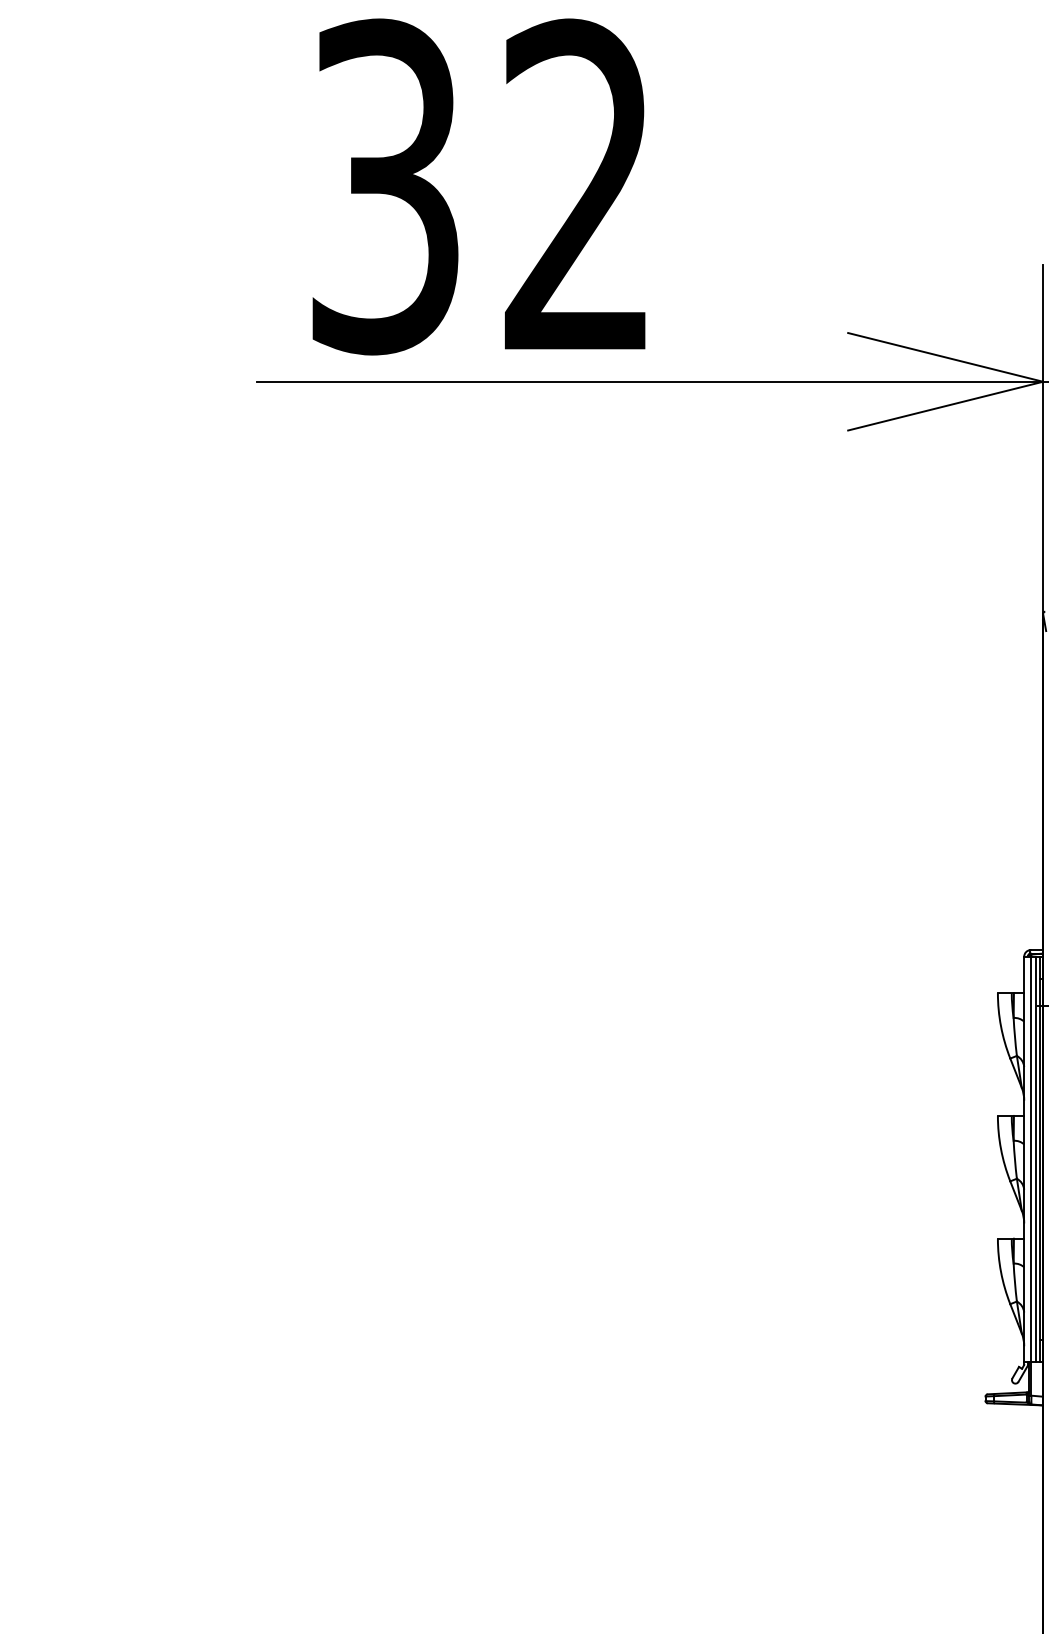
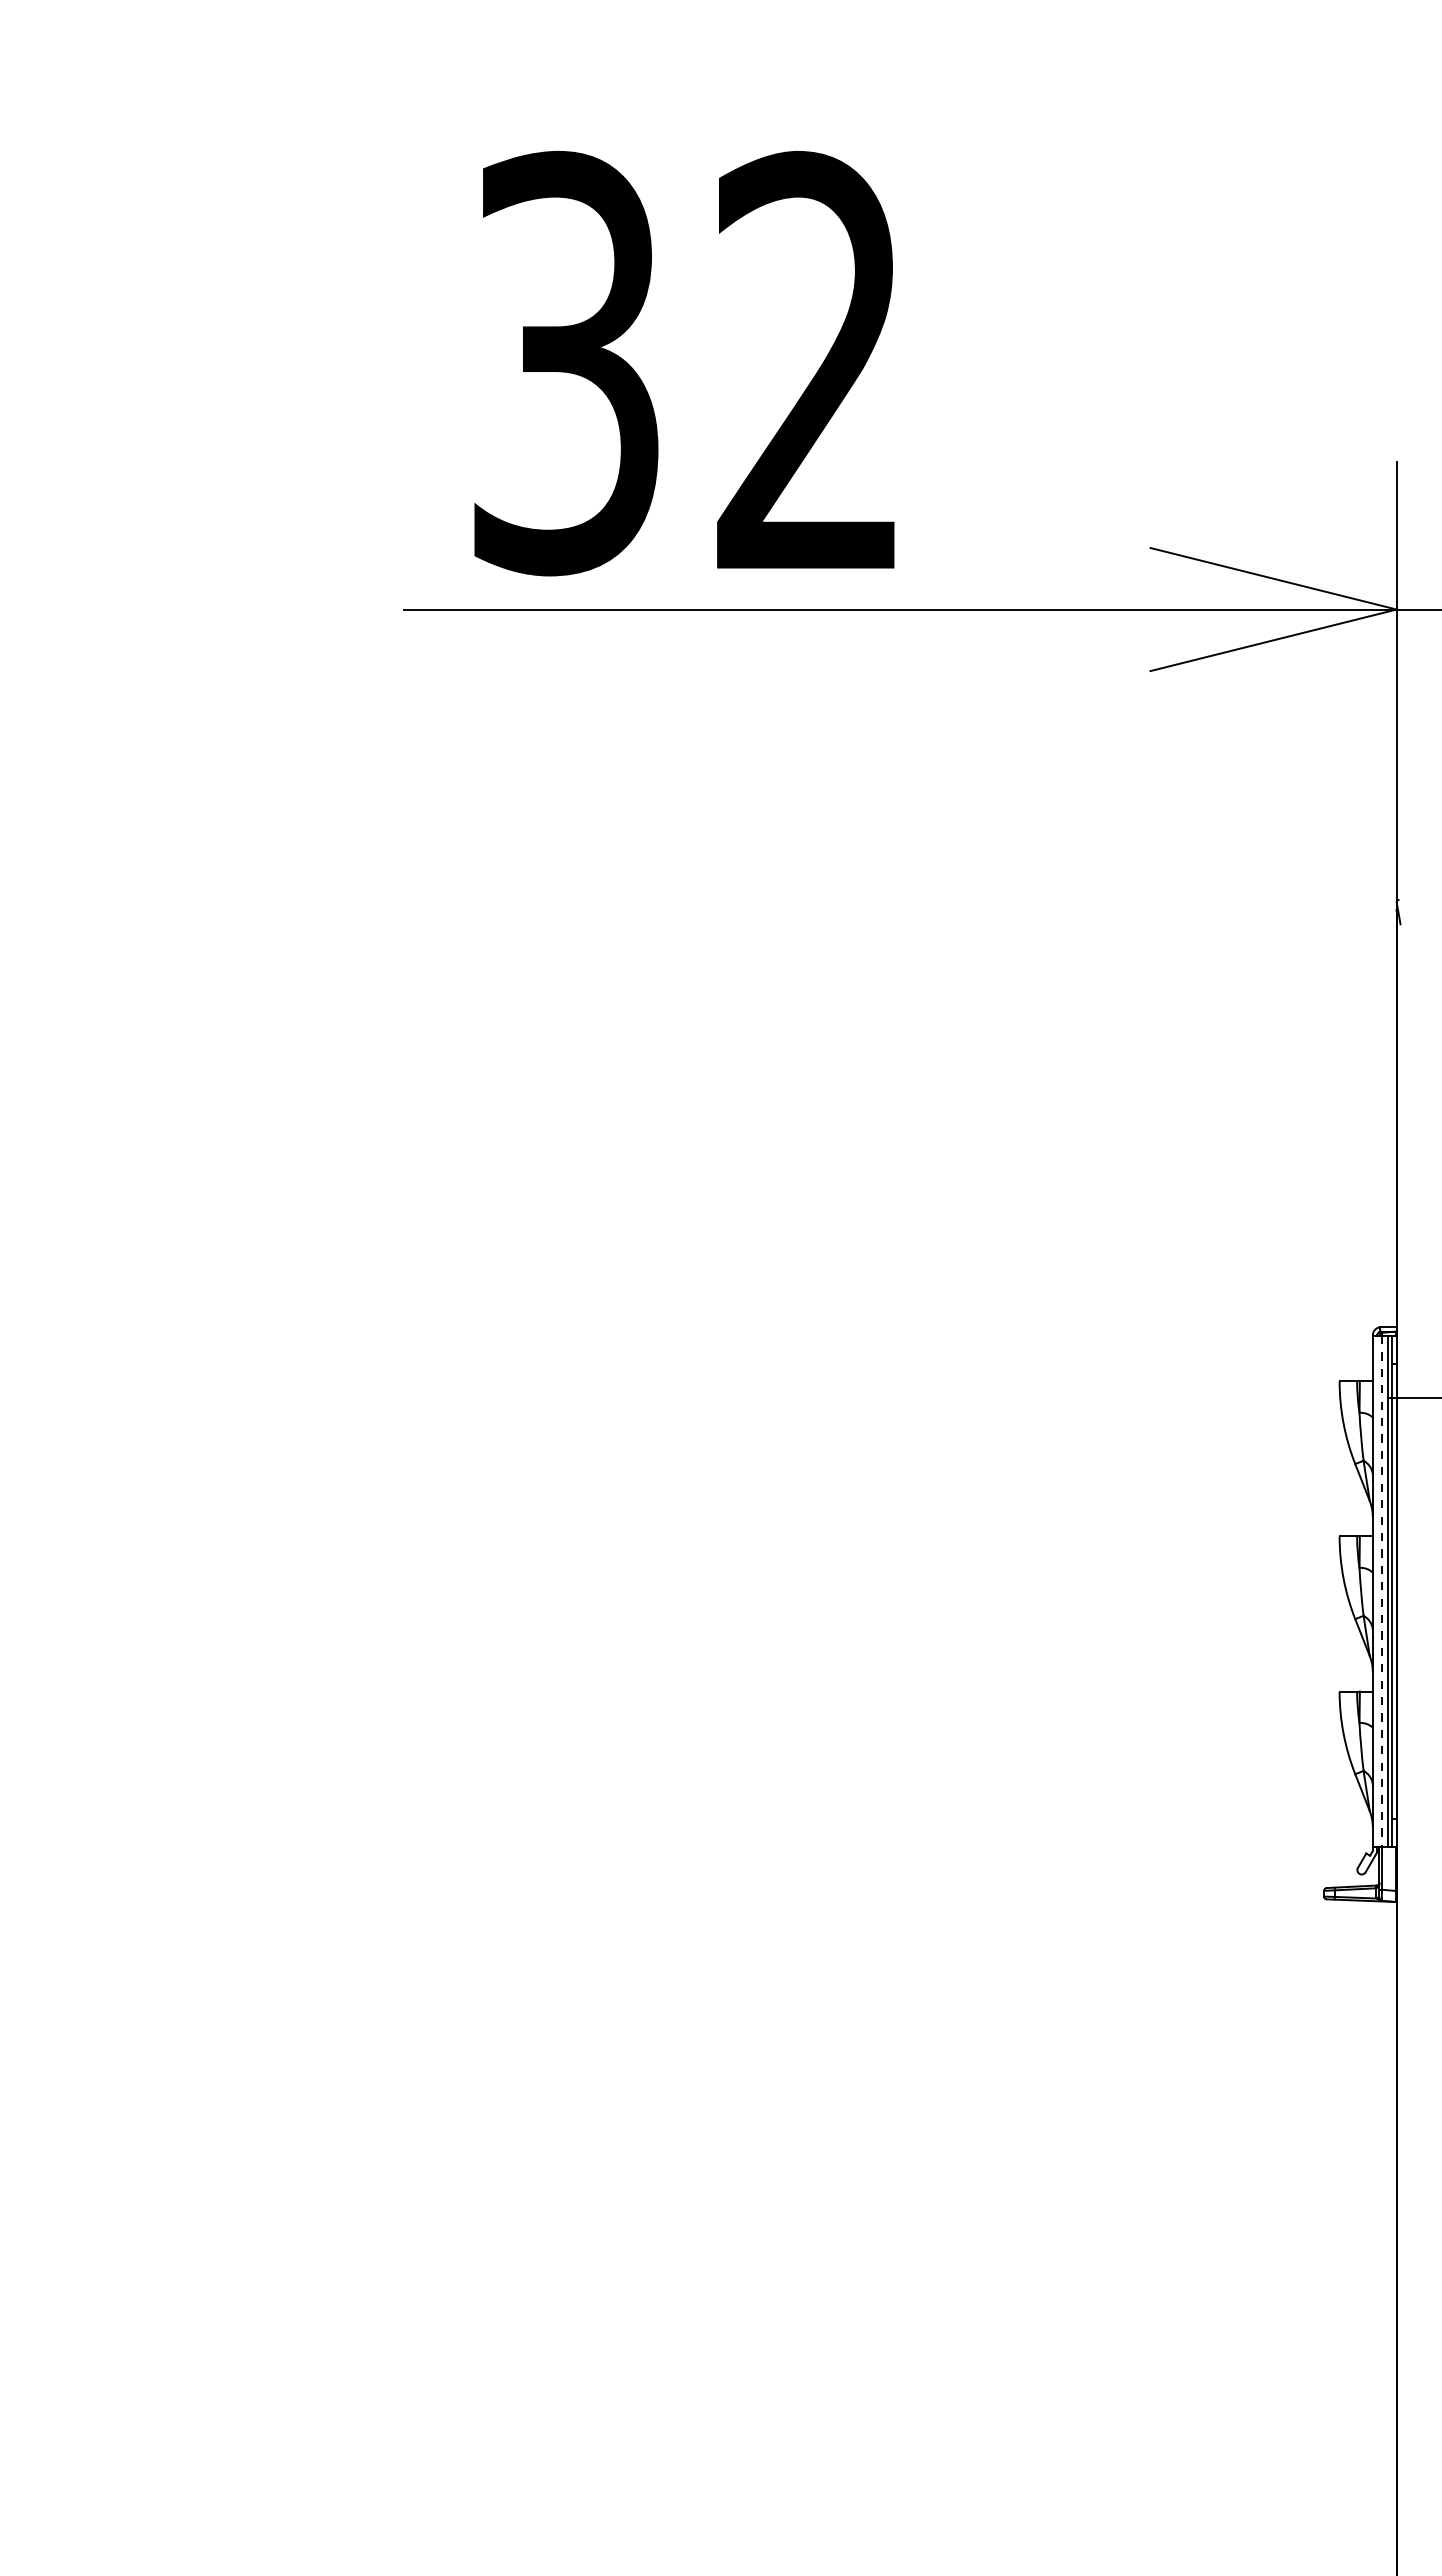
line: (1031, 1159) -> (1381, 1591), solid -> dashed

